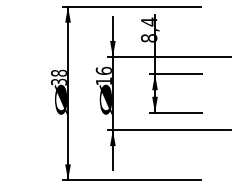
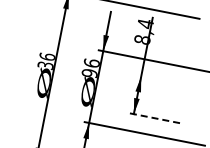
text: (58, 72) -> (46, 55), 38 -> 36
line: (176, 74) -> (162, 80), removed
text: (103, 81) -> (89, 73), 16 -> 96
line: (176, 112) -> (154, 117), solid -> dashed

